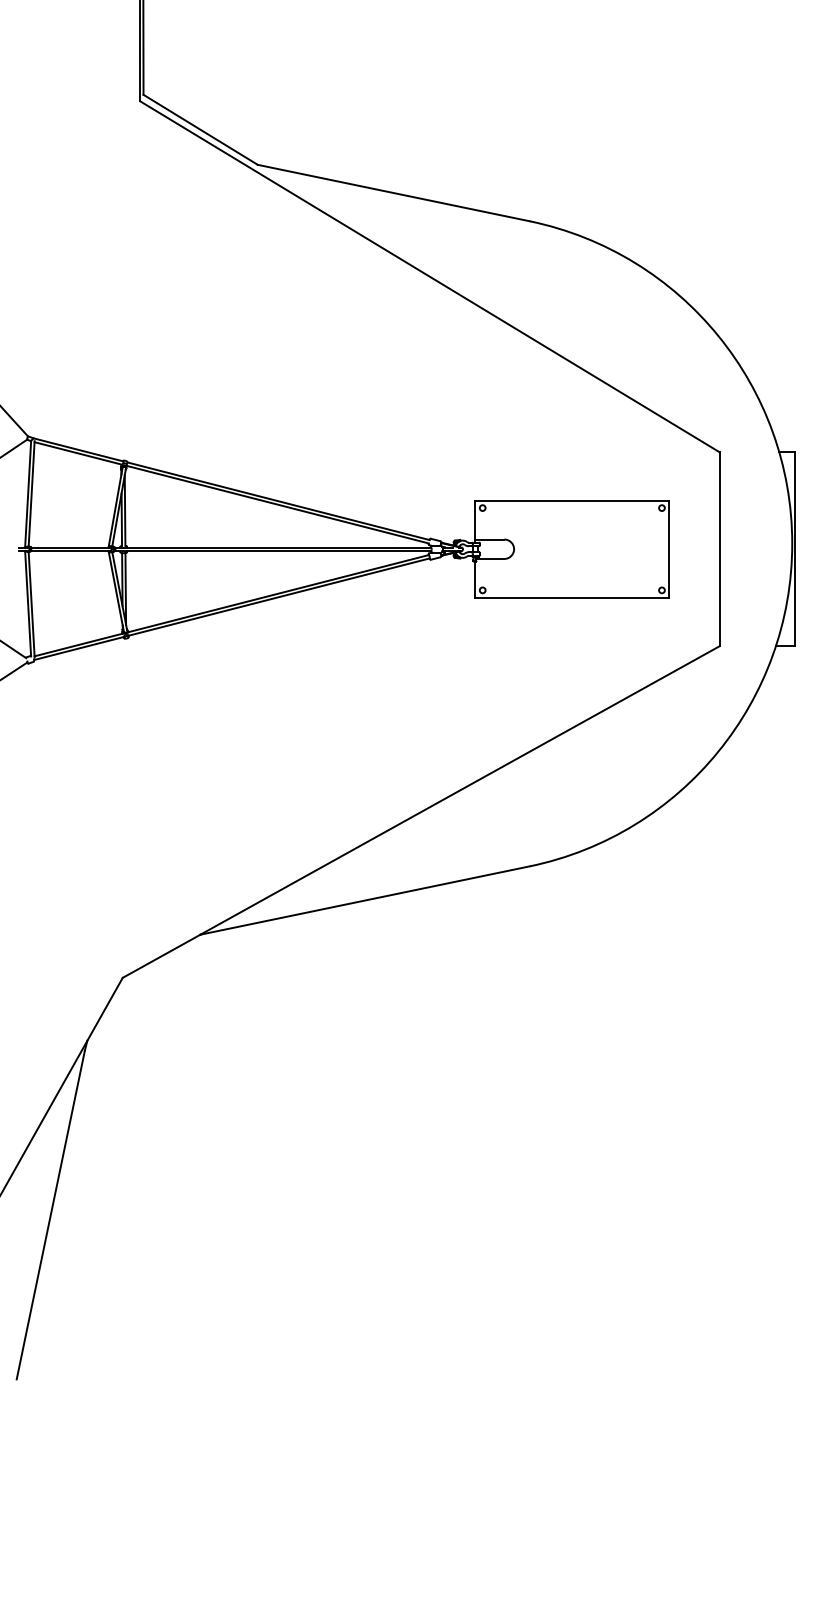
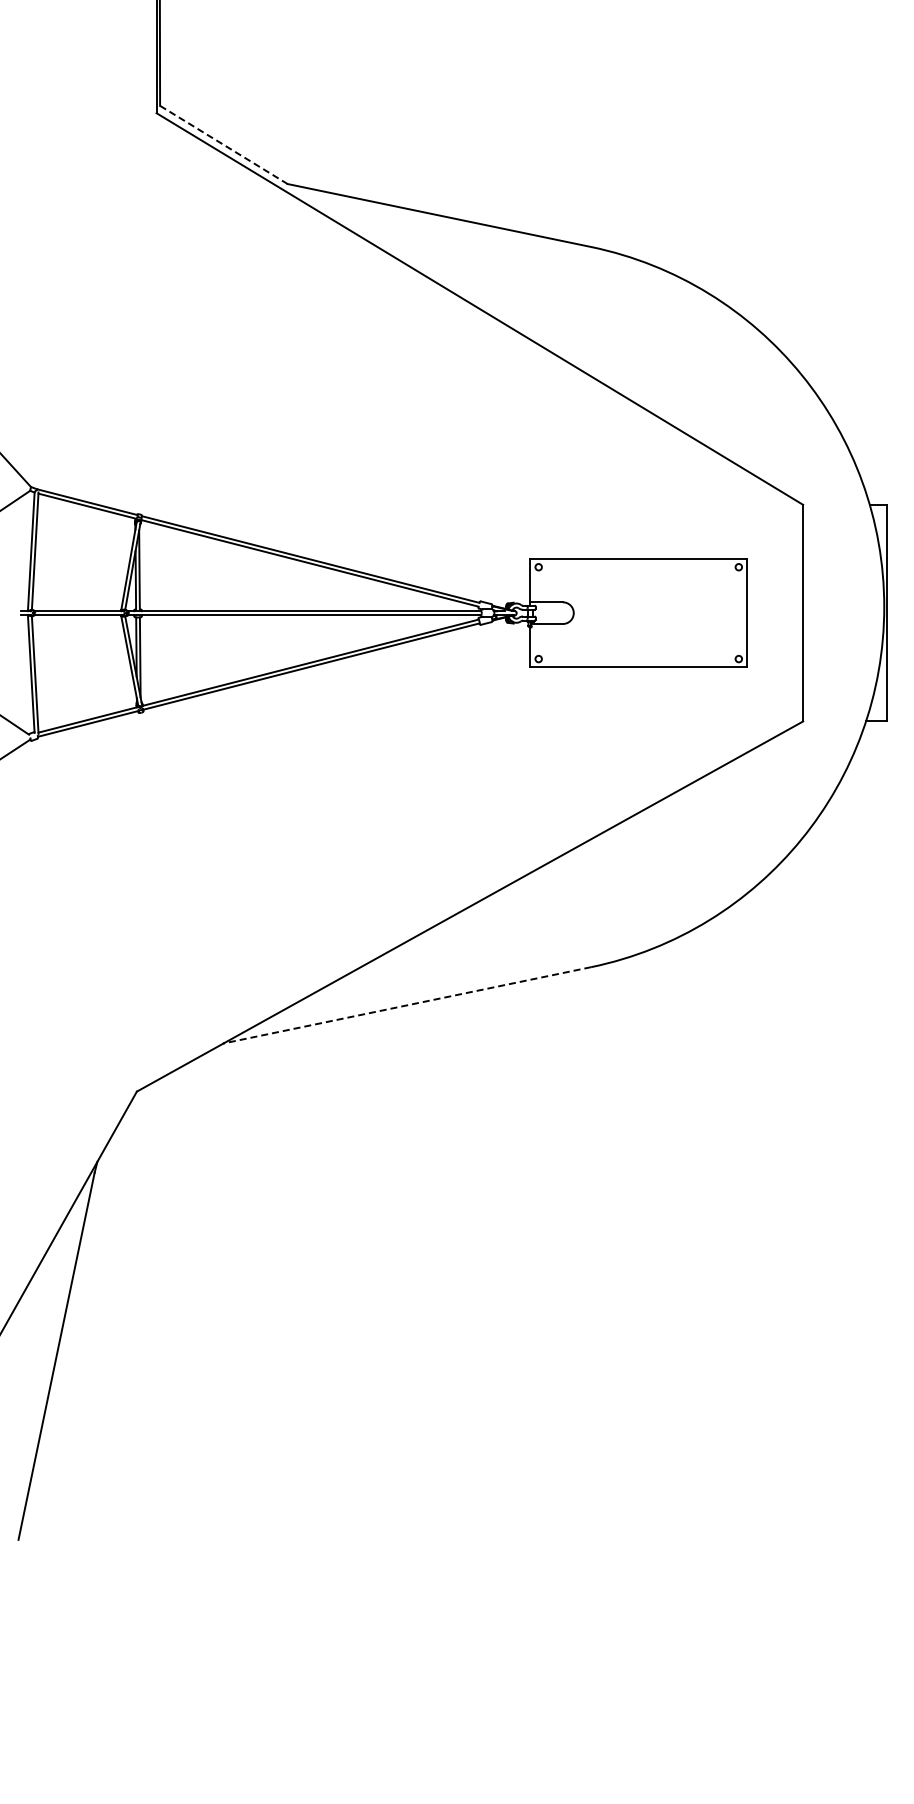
line: (200, 129) -> (223, 144), solid -> dashed
line: (365, 900) -> (407, 1005), solid -> dashed

